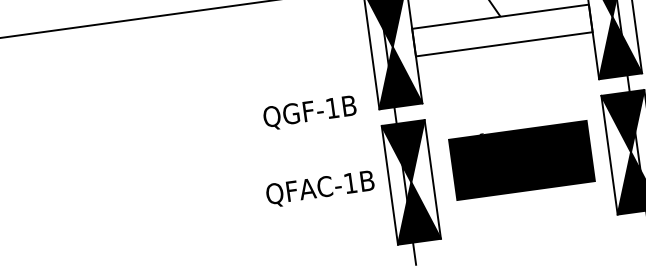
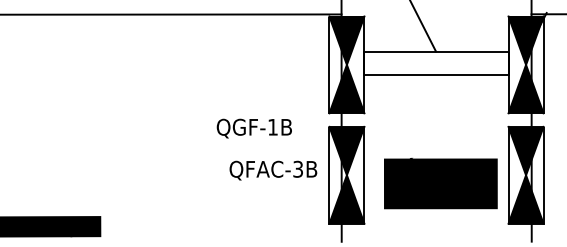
text: (308, 112) -> (253, 128), moved
text: (521, 160) -> (440, 183), moved
text: (349, 182) -> (297, 168), QFAC-1B -> QFAC-3B

